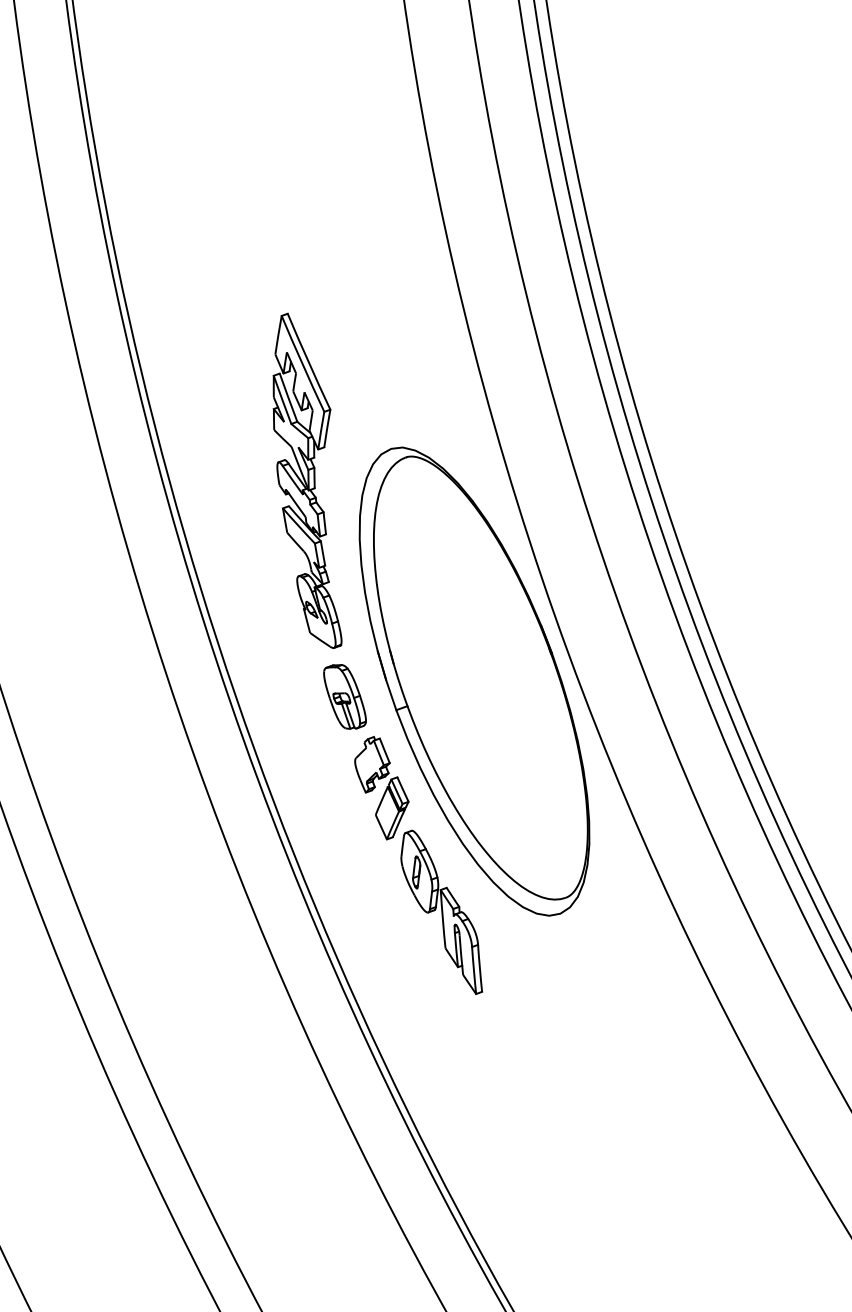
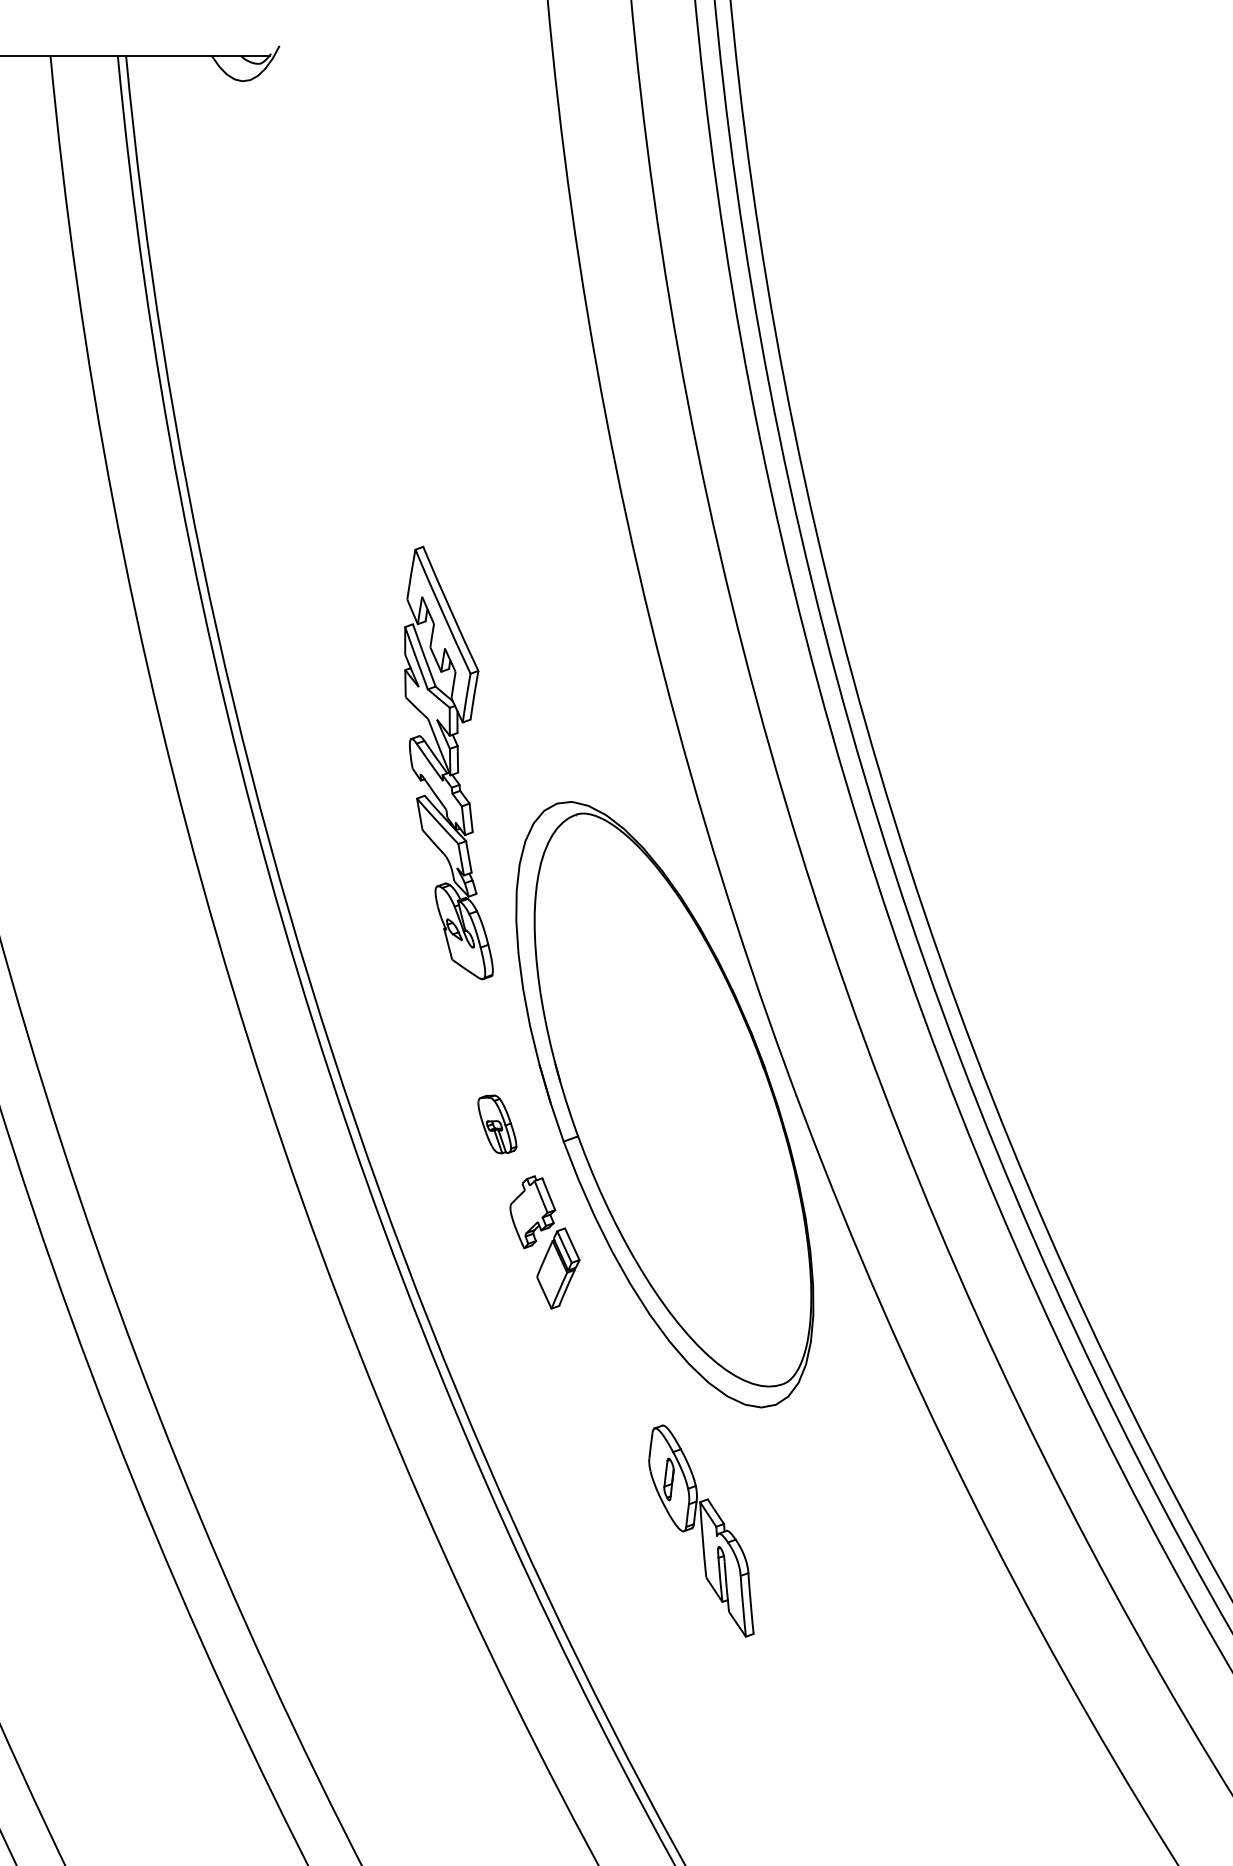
part: (307, 480) -> (448, 762), moved
part: (345, 696) -> (497, 1124), size x0.7
part: (441, 911) -> (701, 1530), moved

